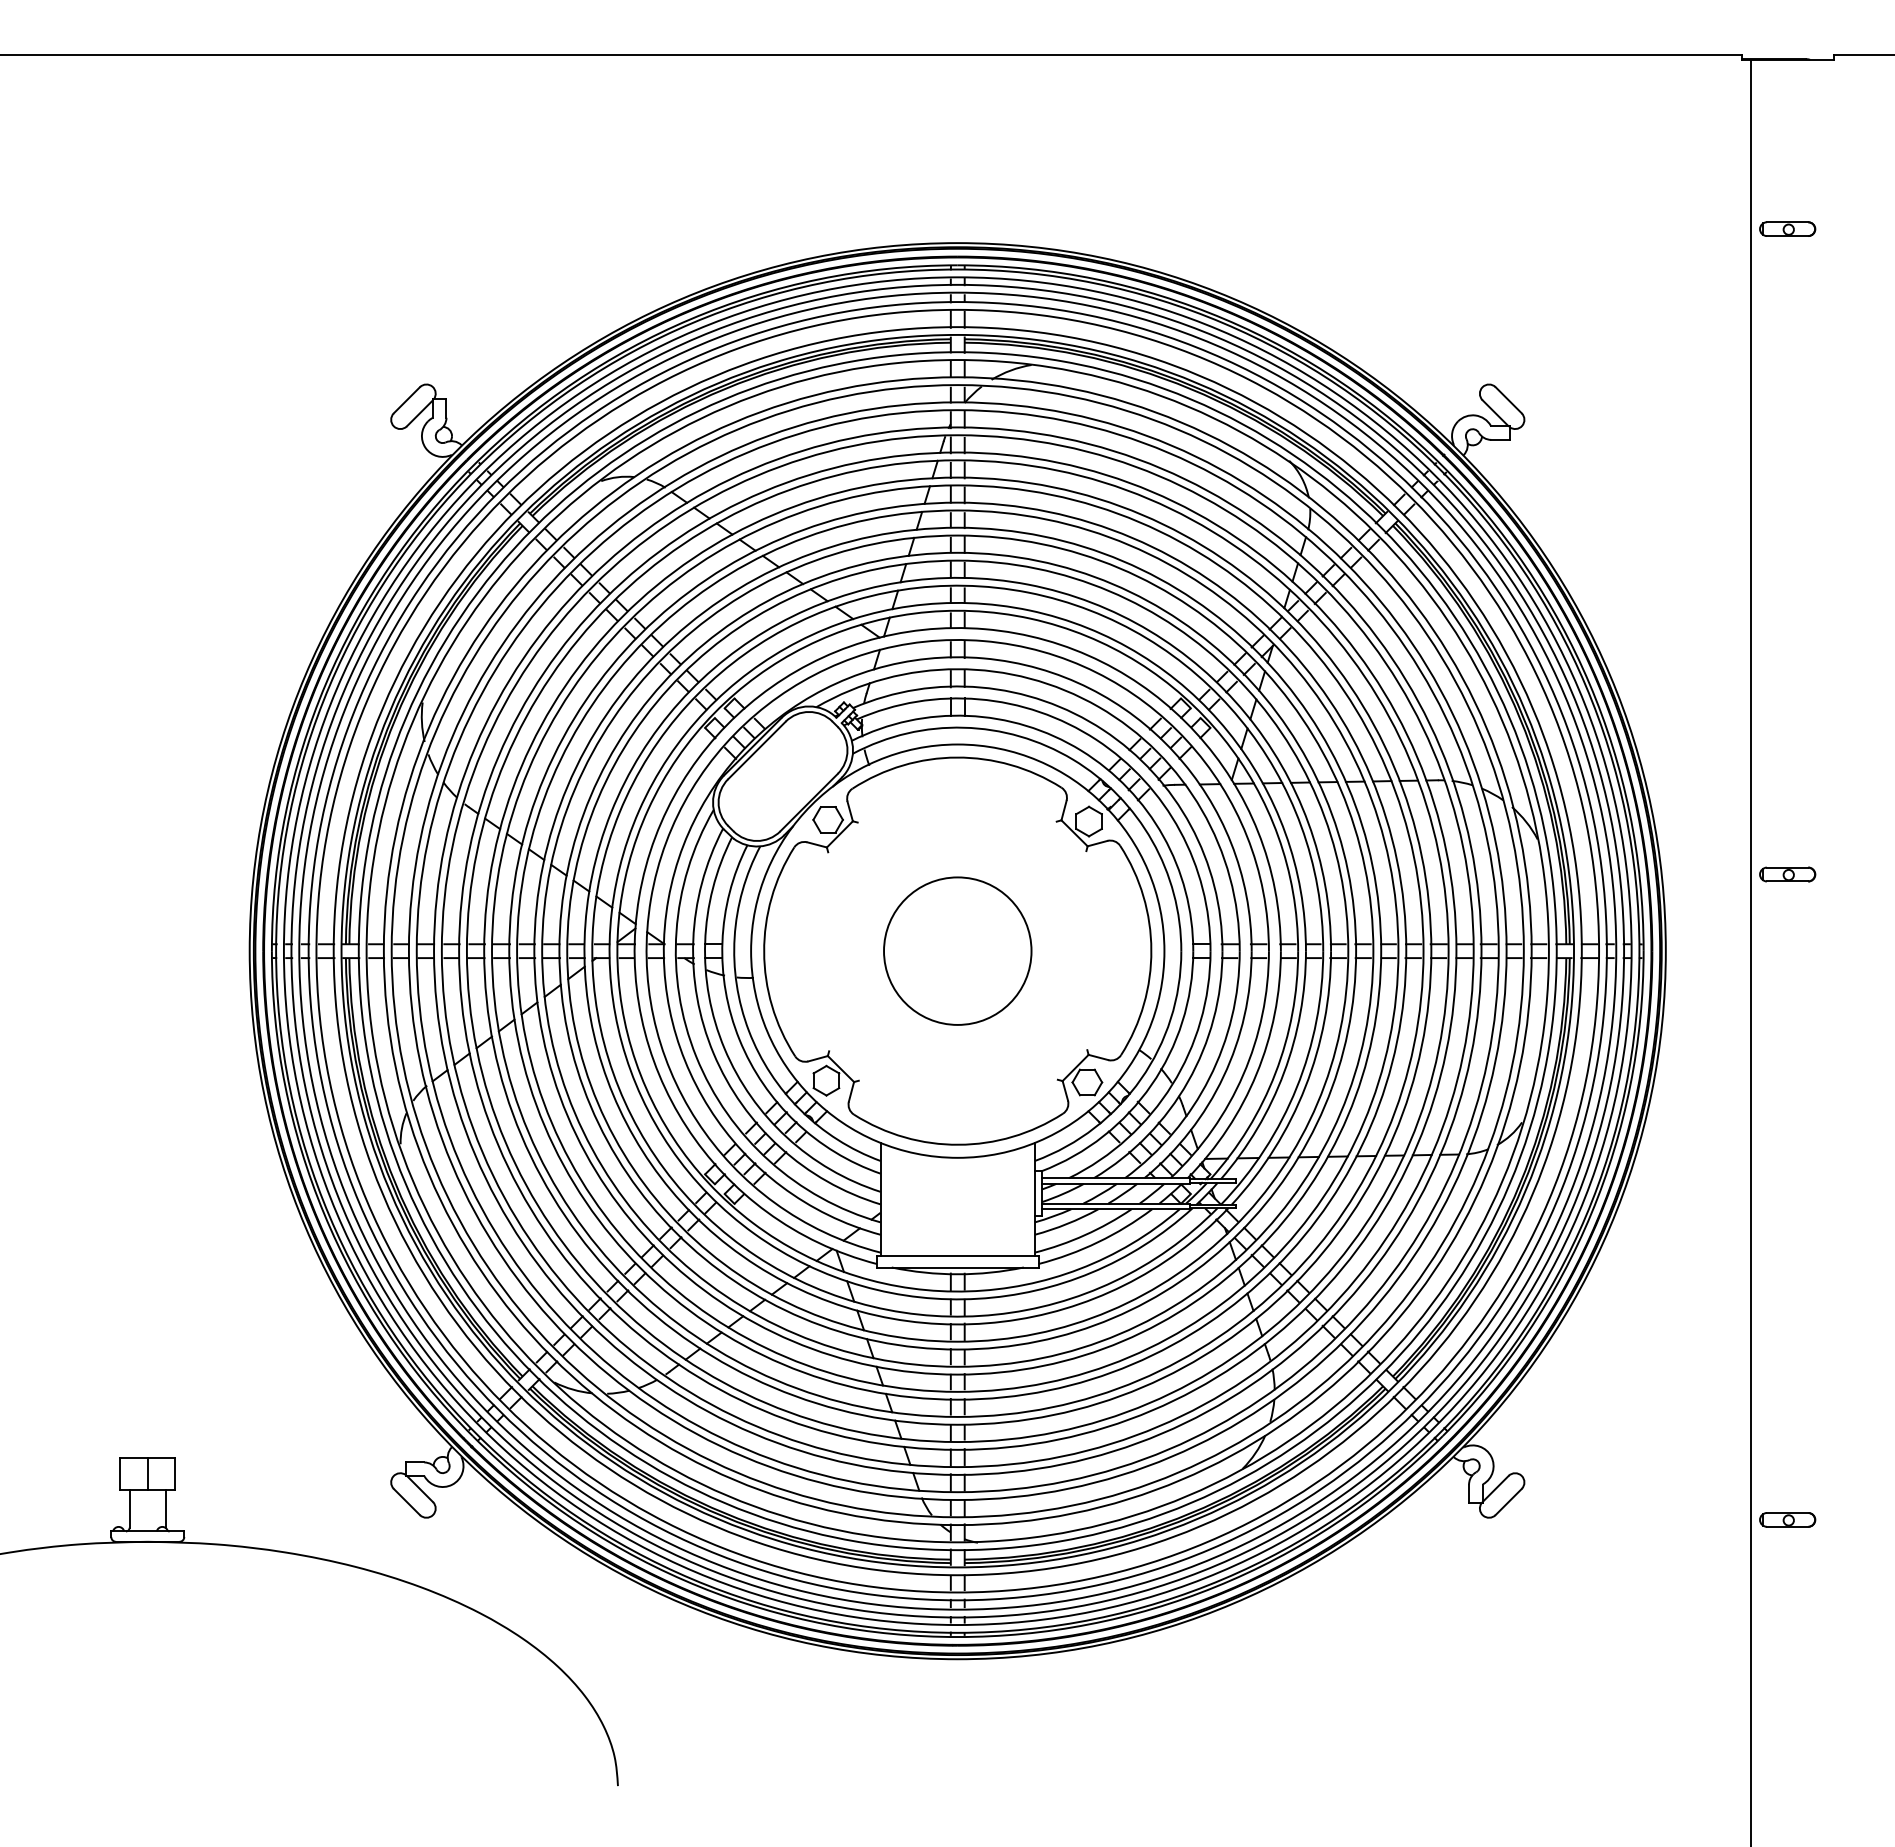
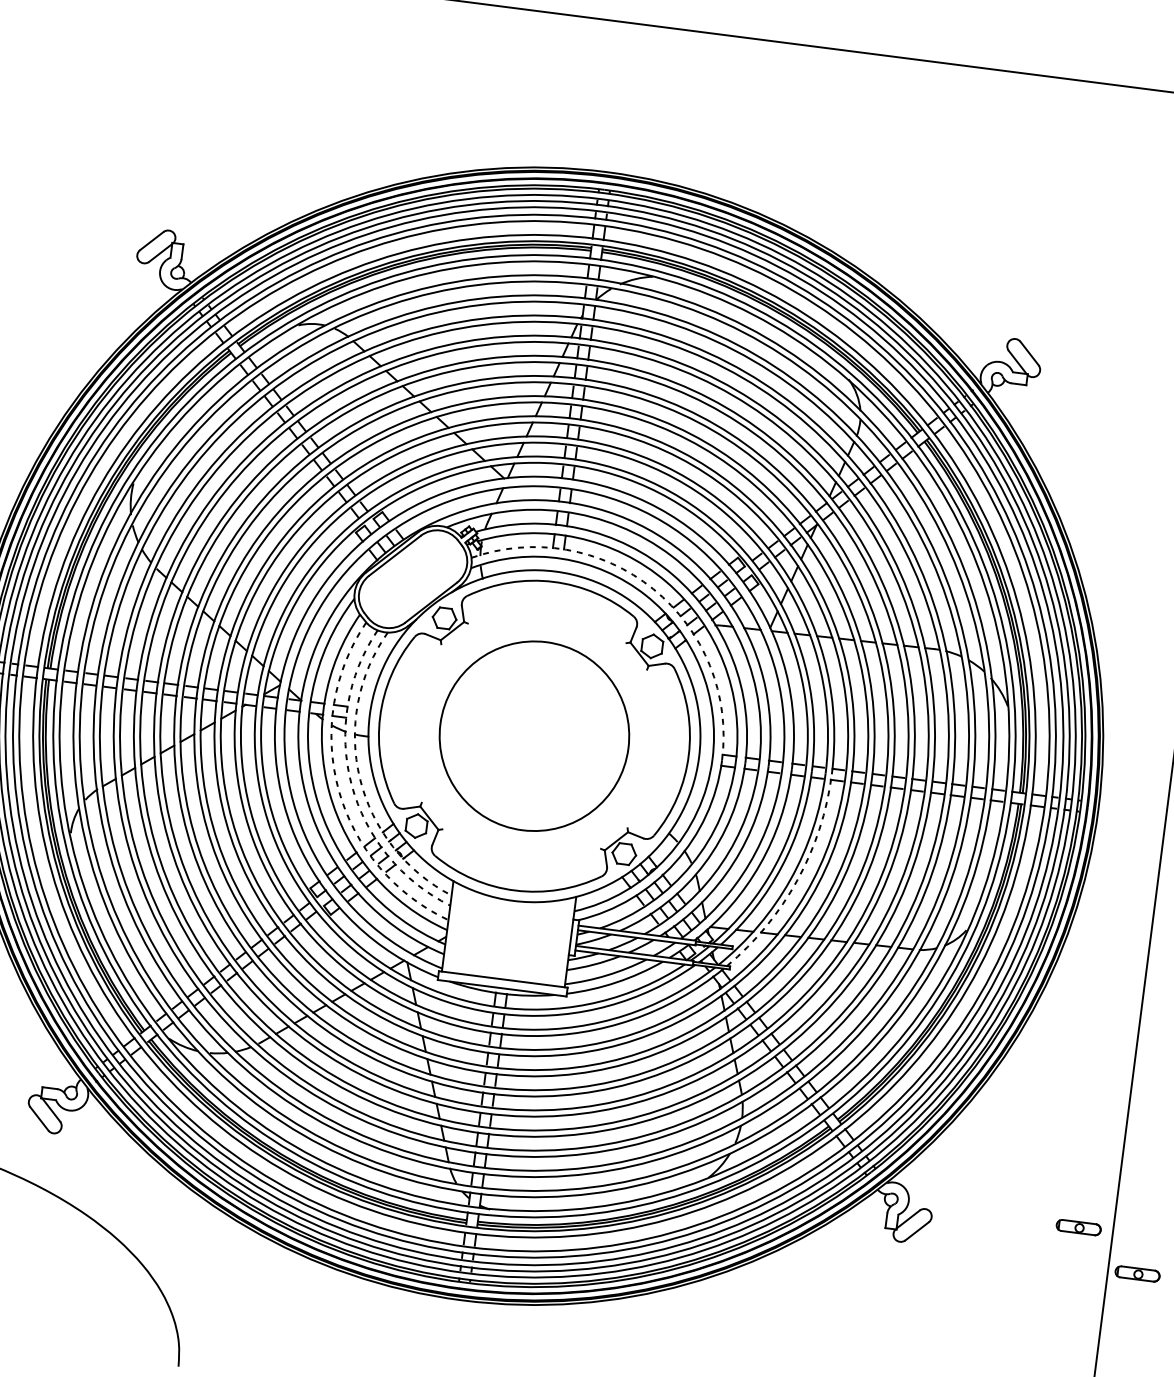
arc: (1081, 750) -> (653, 588), solid -> dashed
circle: (957, 950) -> (534, 735), size x1.6
arc: (748, 1031) -> (359, 778), solid -> dashed
arc: (739, 1039) -> (351, 784), solid -> dashed
arc: (724, 1048) -> (338, 789), solid -> dashed
arc: (1305, 1087) -> (797, 880), solid -> dashed
part: (1707, 1471) -> (1078, 1227), added

